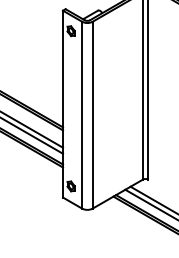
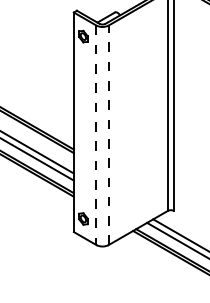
line: (92, 114) -> (108, 134), solid -> dashed
line: (82, 115) -> (96, 135), solid -> dashed

